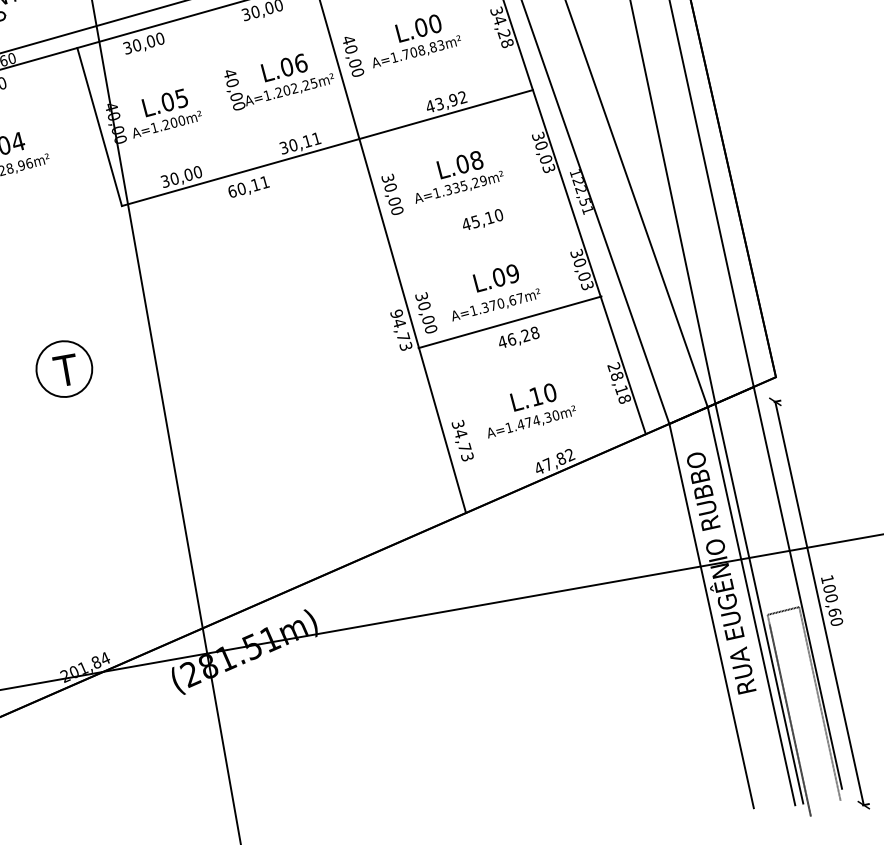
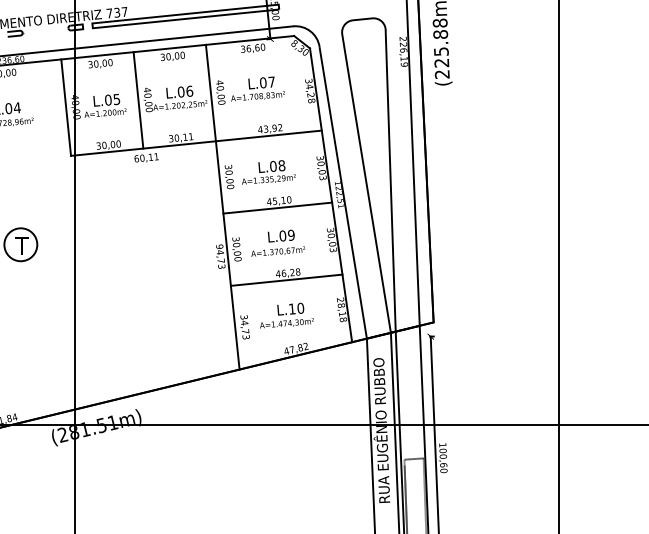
text: (434, 22) -> (271, 81), L.00 -> L.07
line: (218, 93) -> (138, 100), added
line: (481, 231) -> (277, 207), added
line: (509, 321) -> (286, 279), moved

